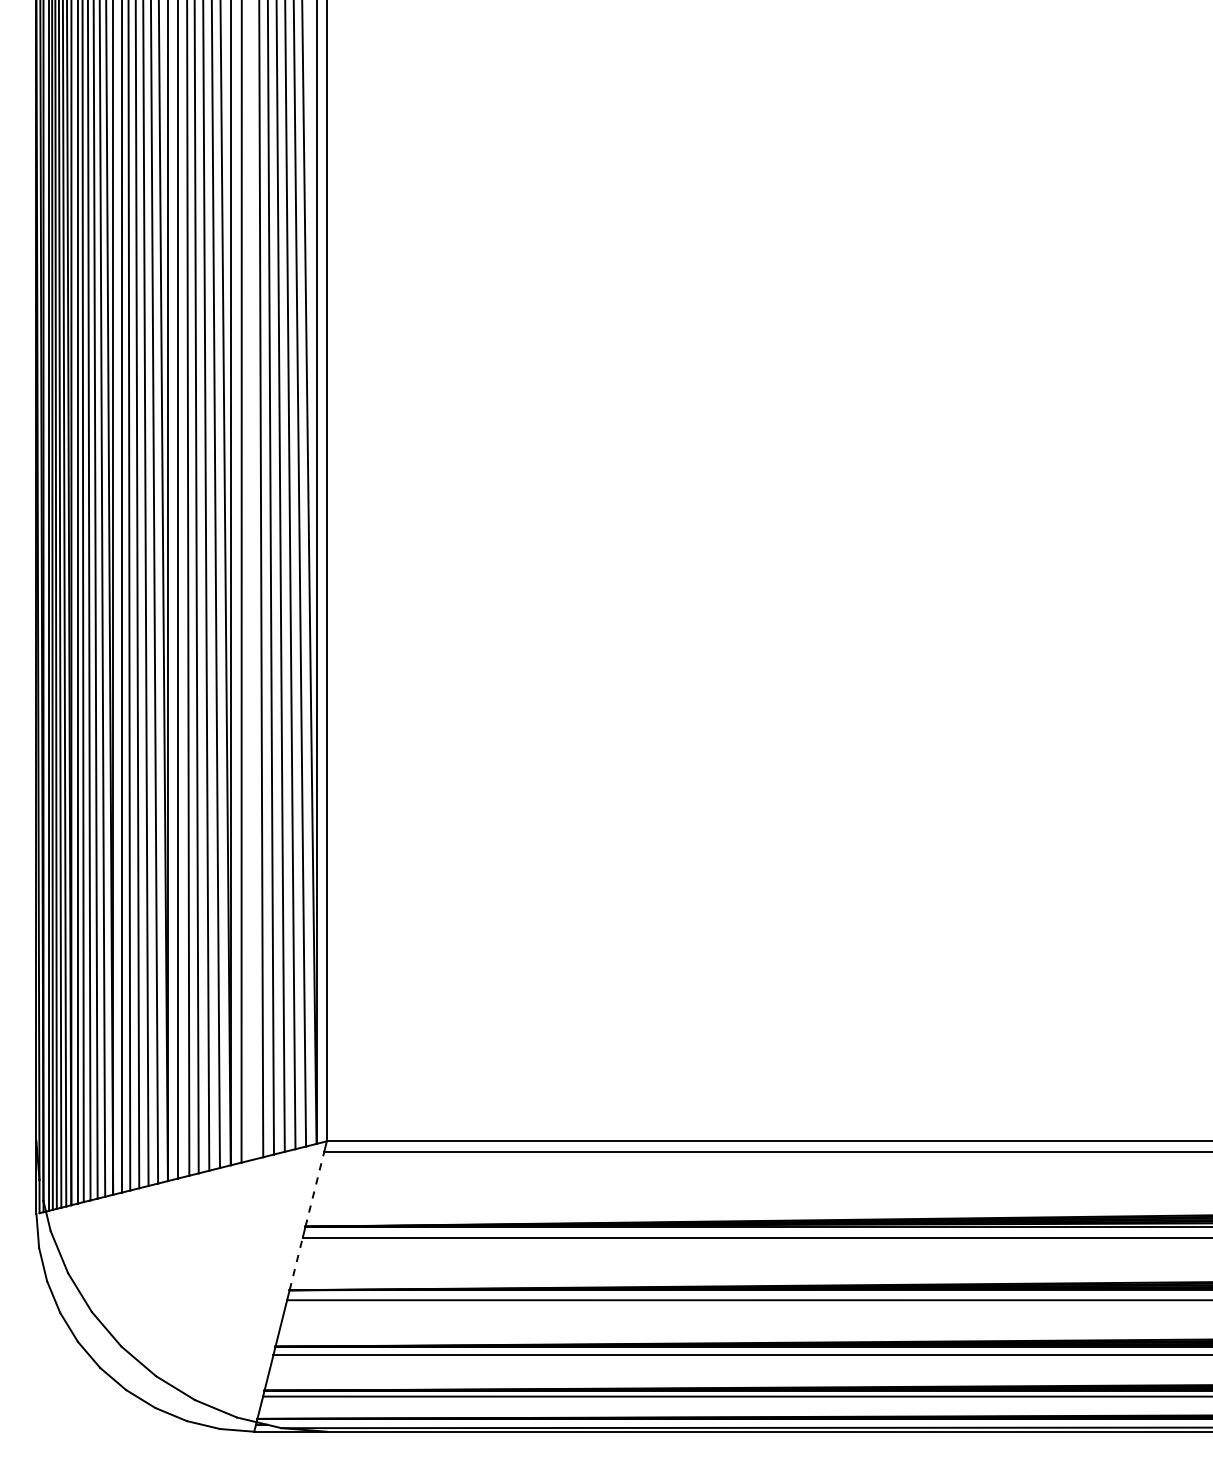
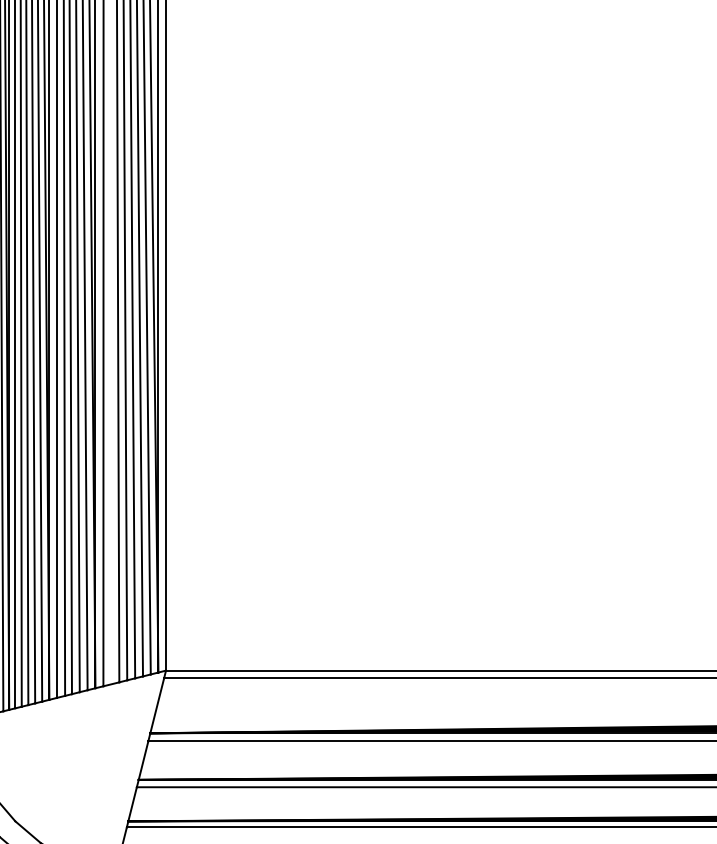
line: (314, 1189) -> (156, 705), dashed -> solid
line: (296, 1263) -> (143, 760), dashed -> solid

